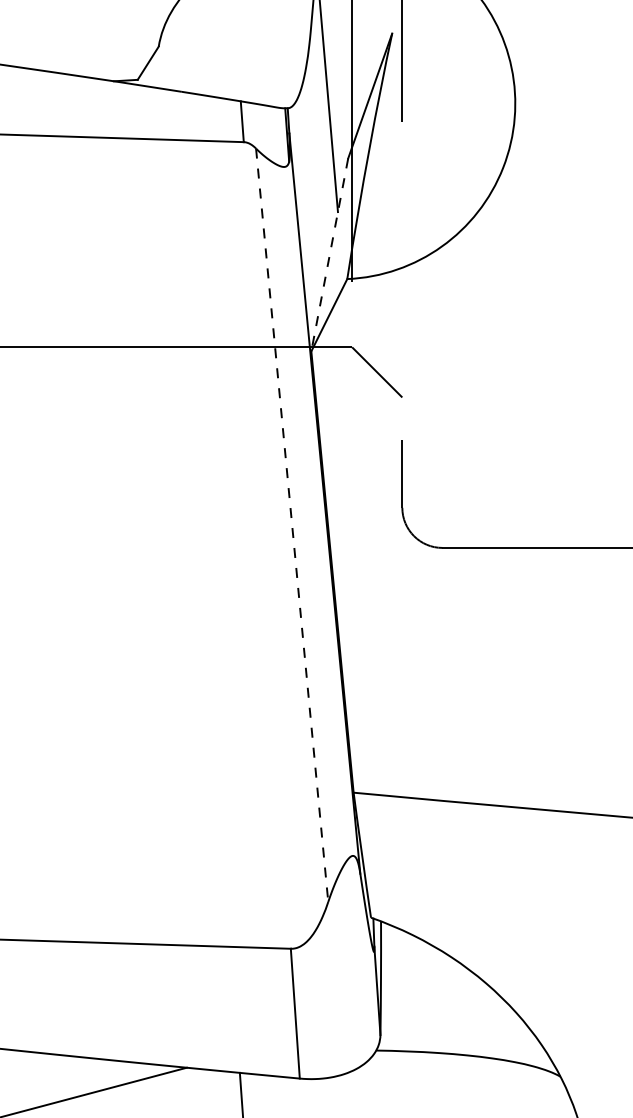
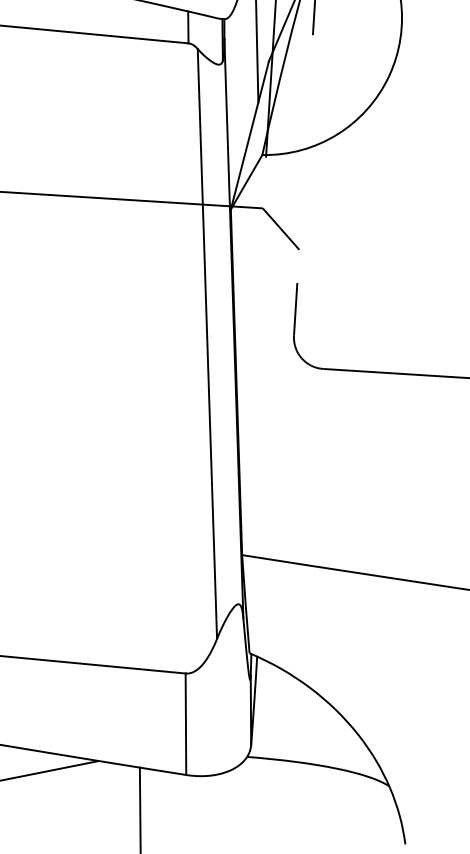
line: (329, 255) -> (249, 135), dashed -> solid
line: (292, 525) -> (207, 344), dashed -> solid

